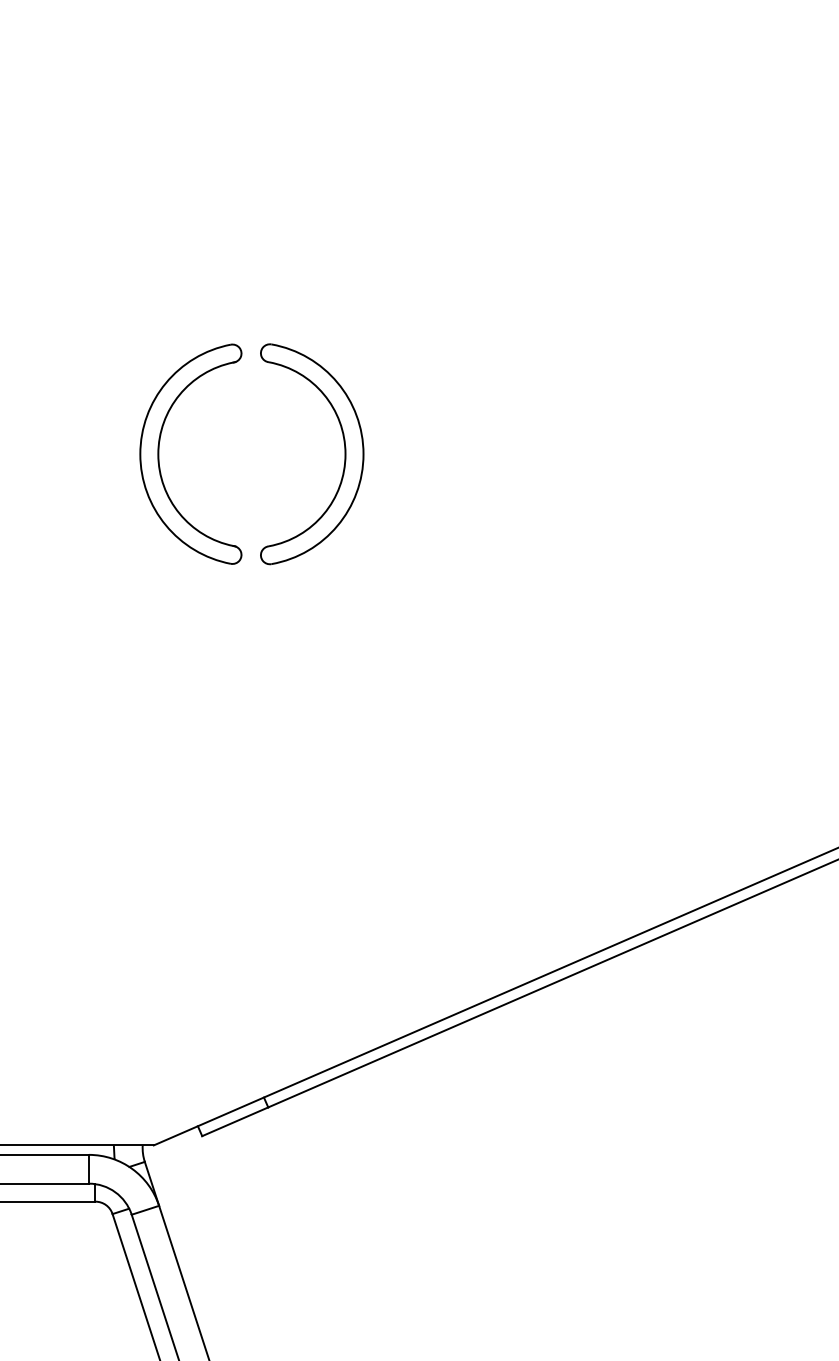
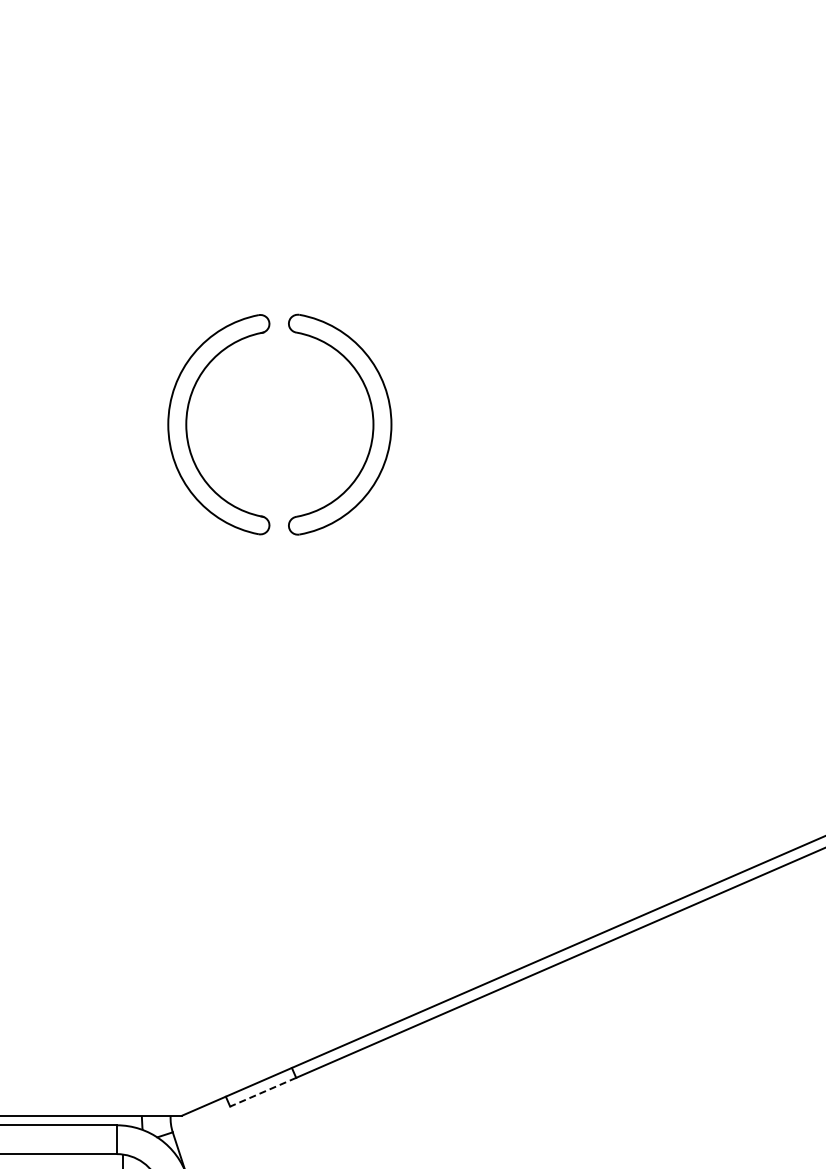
line: (234, 1121) -> (262, 1091), solid -> dashed

